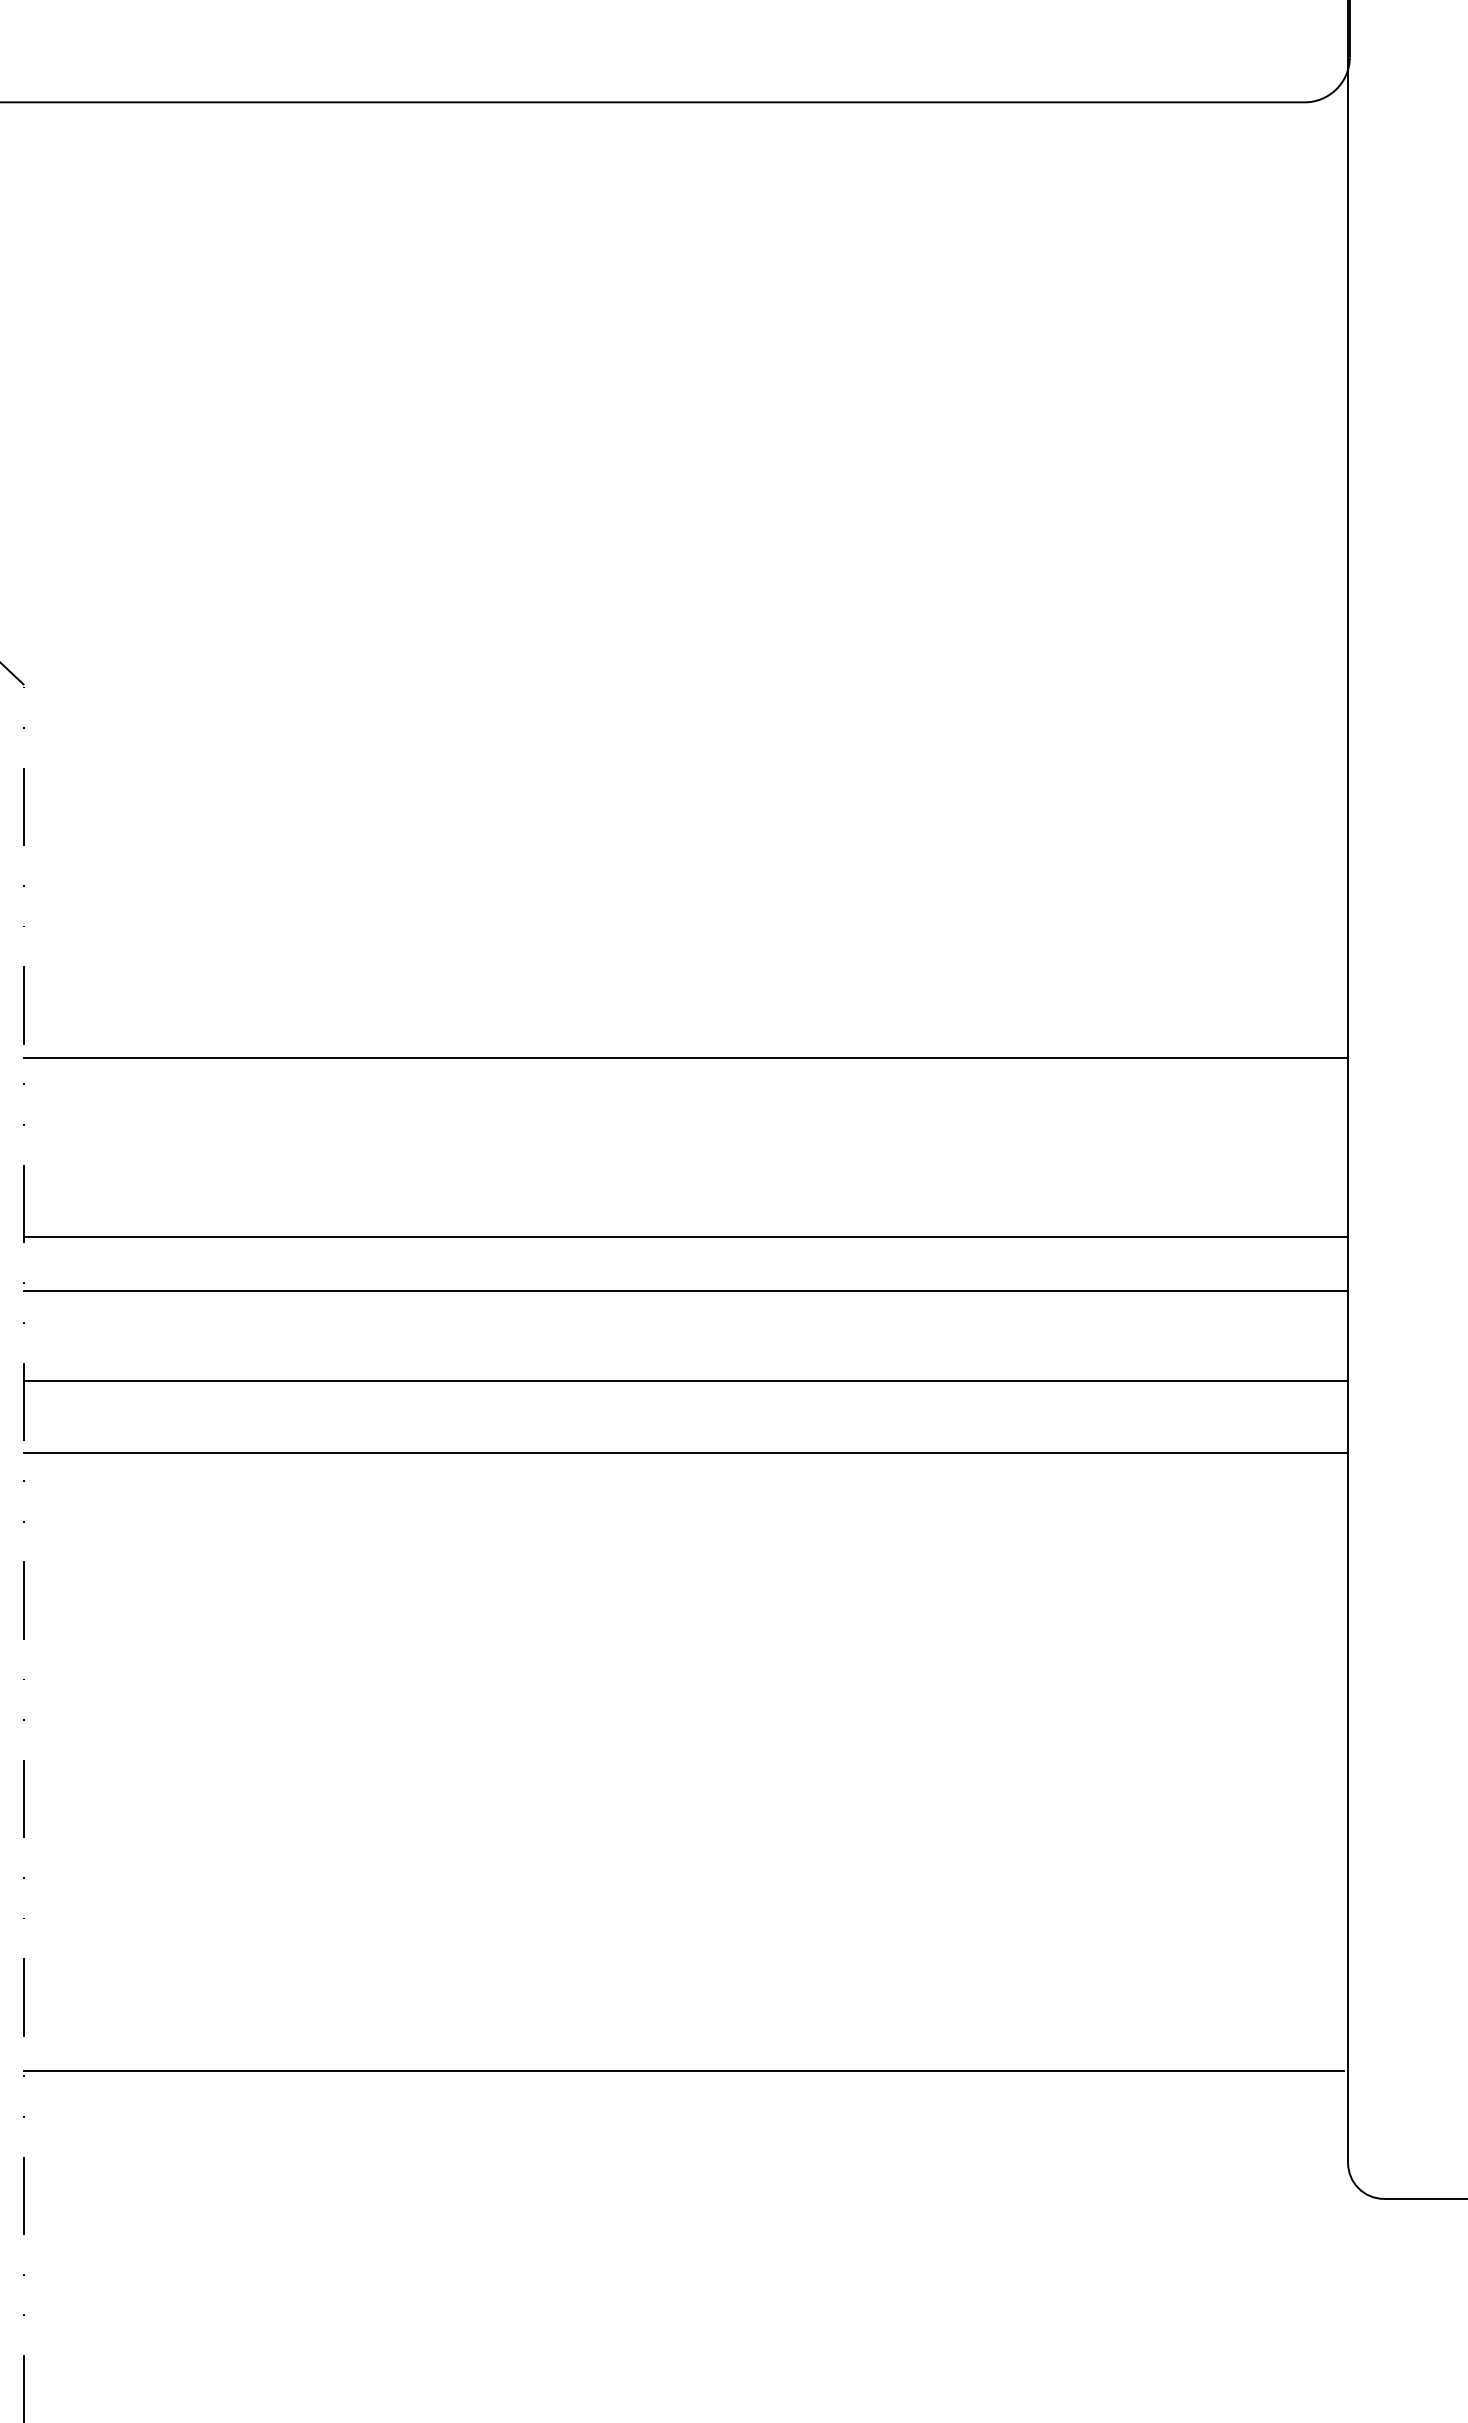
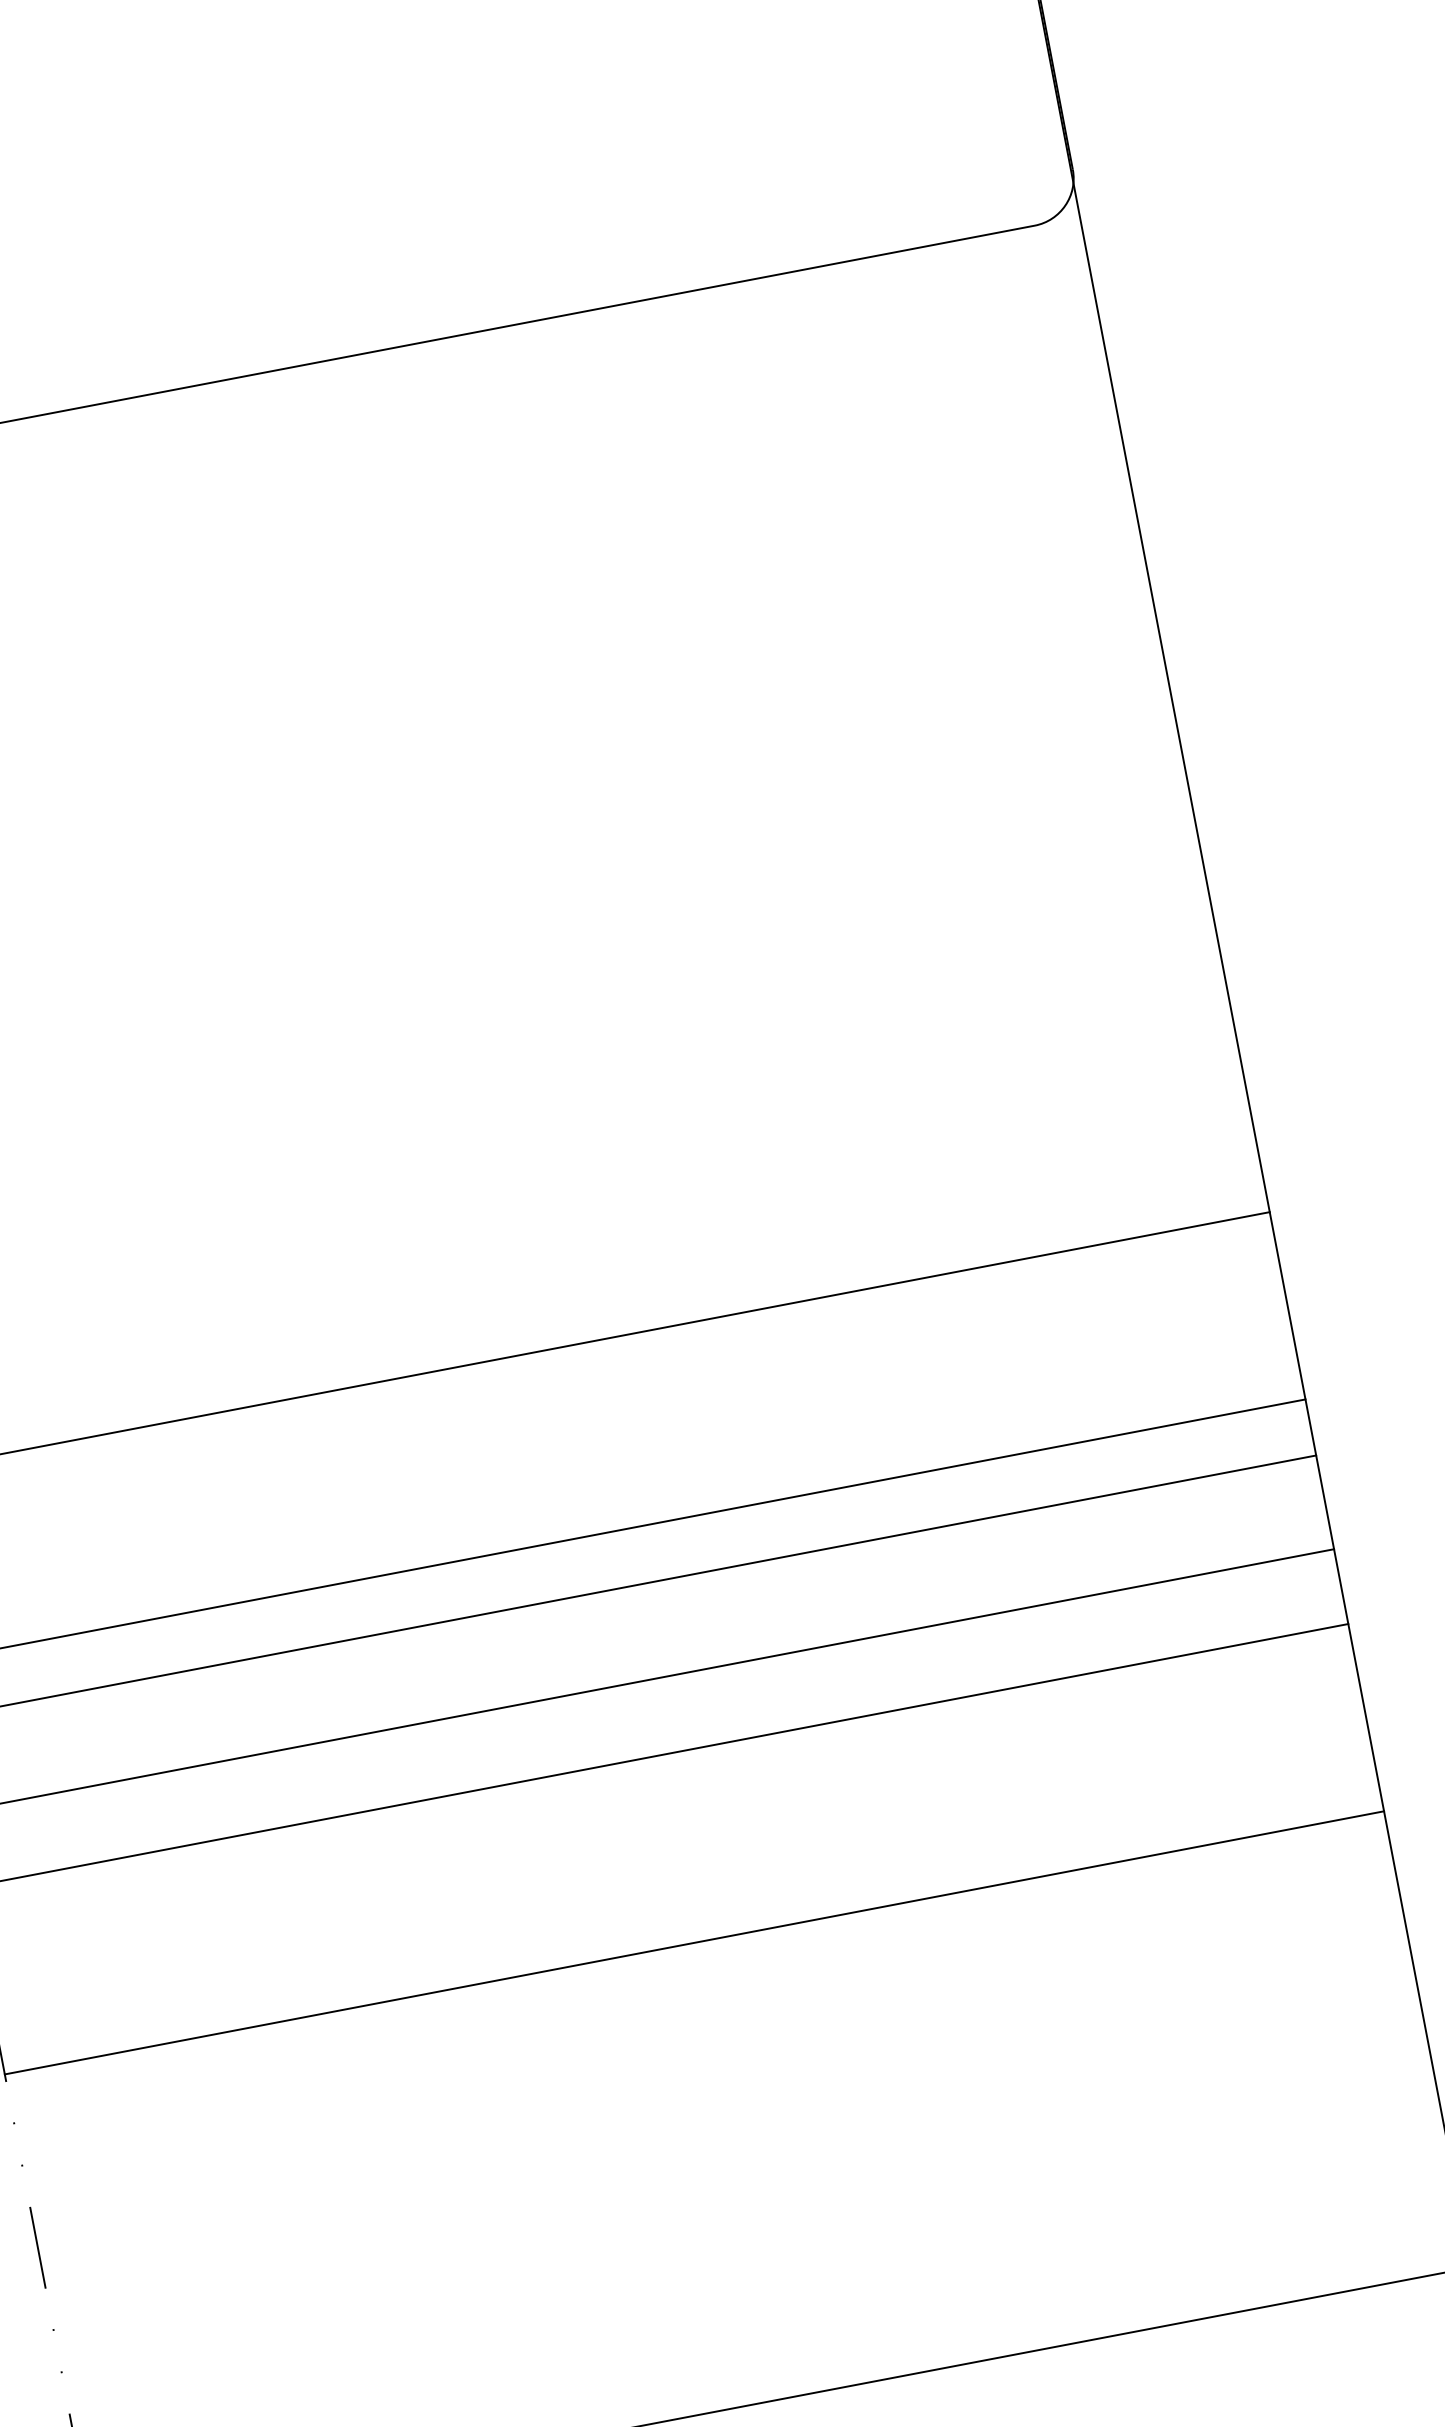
line: (686, 1632) -> (694, 1942), added

